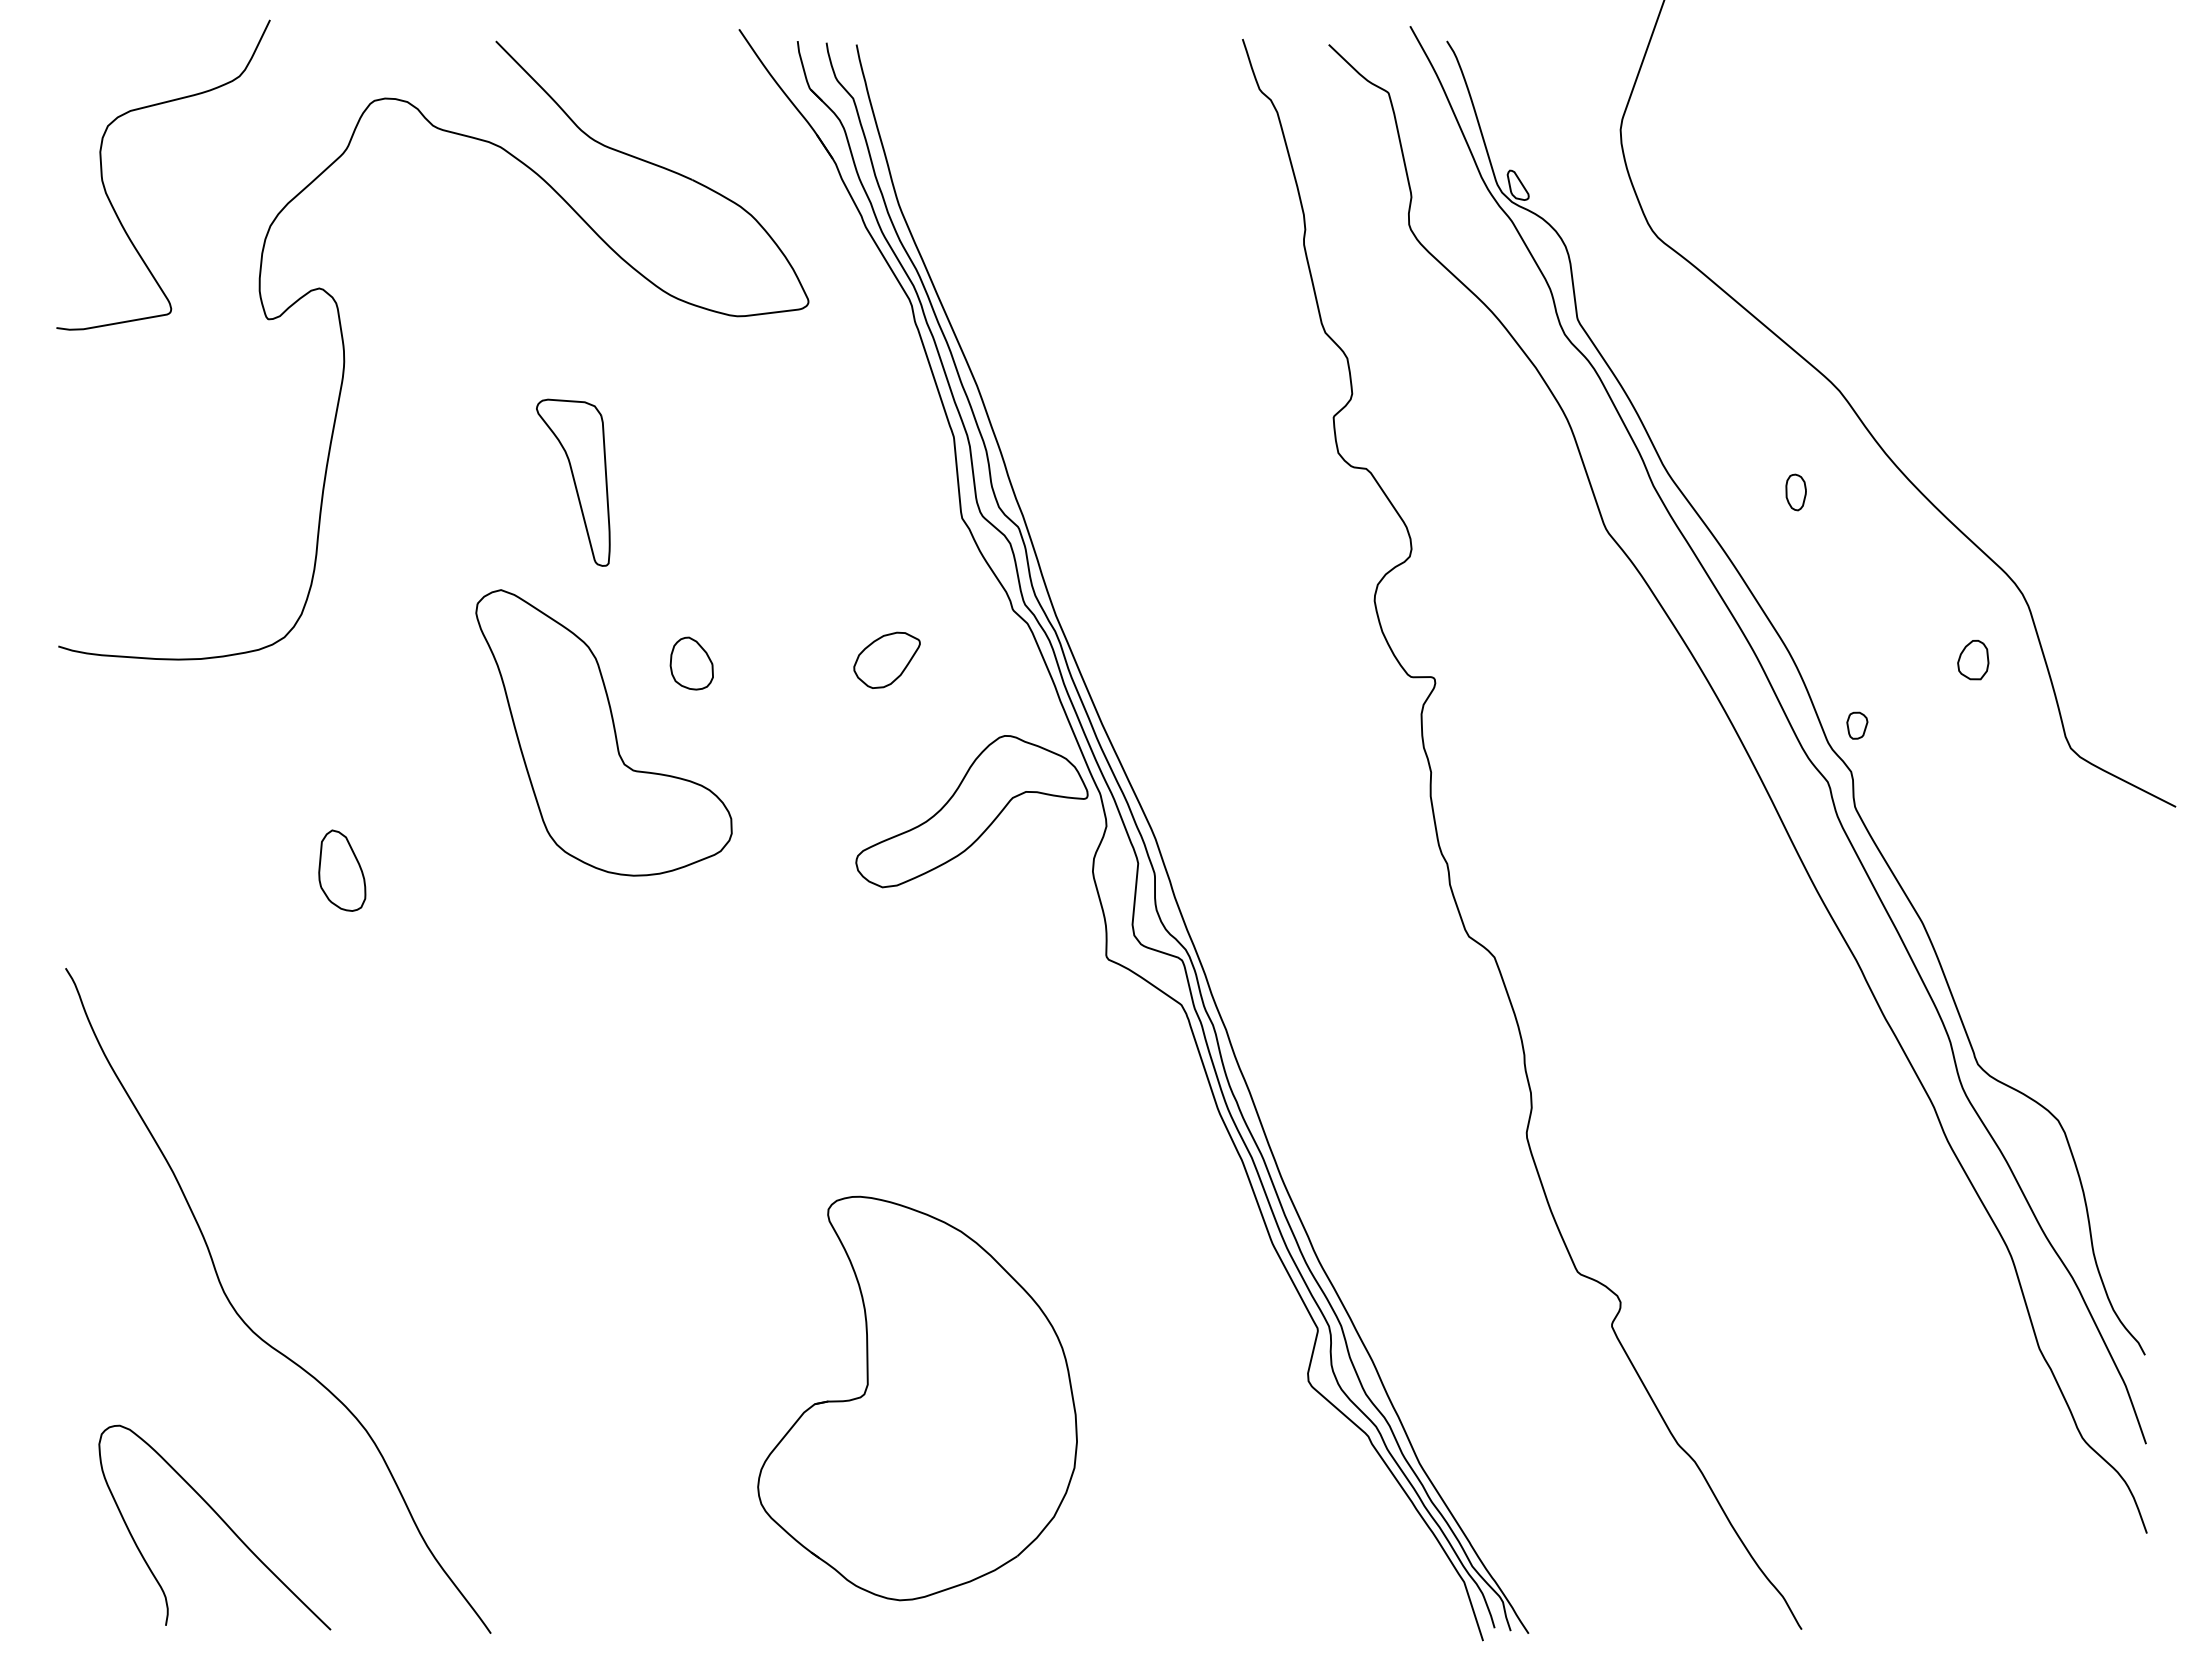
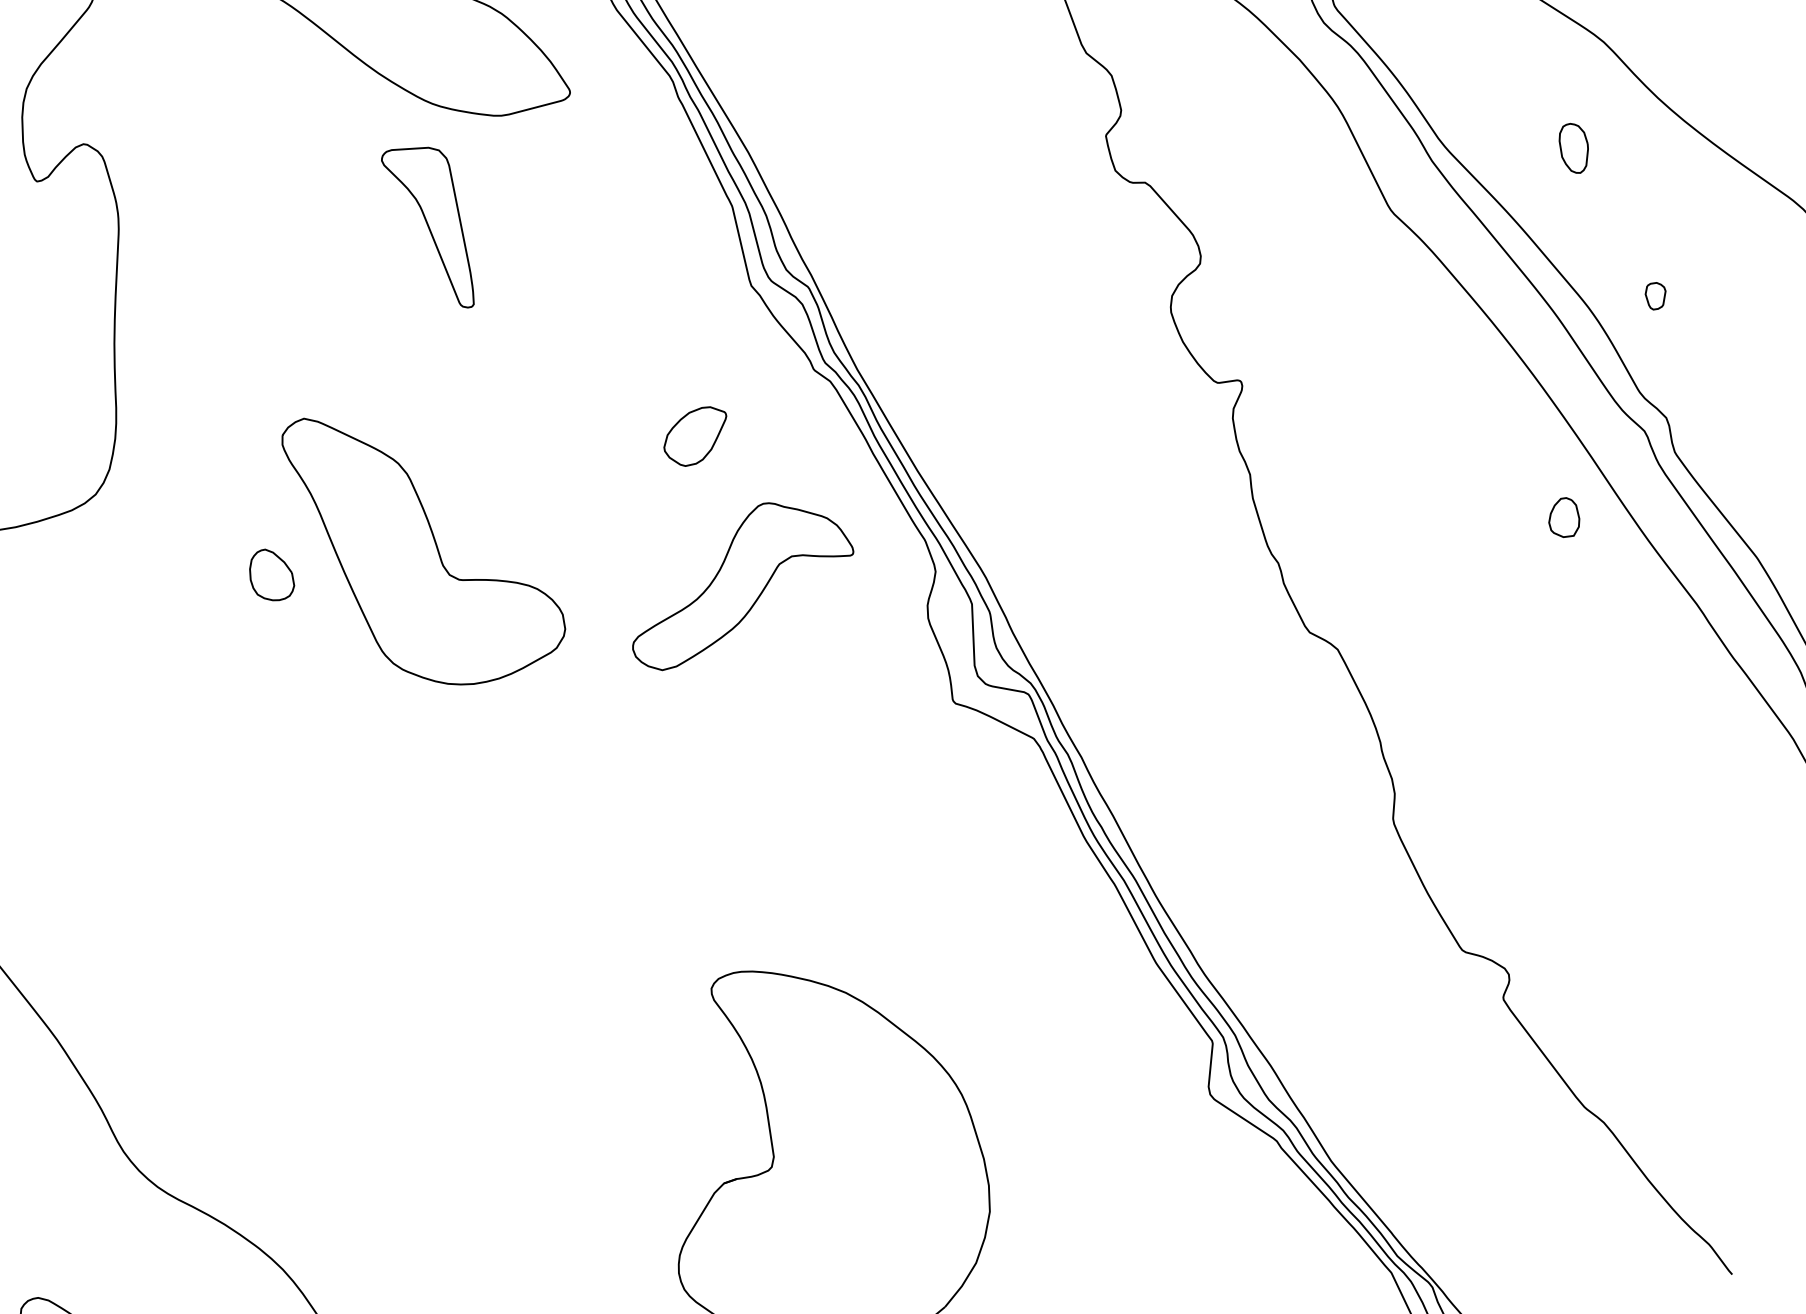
part: (573, 482) -> (428, 228), moved
part: (1795, 492) -> (1573, 148), size x1.4
part: (1973, 659) -> (1563, 517), moved
part: (691, 663) -> (271, 574), moved
part: (1857, 725) -> (1656, 295), moved
part: (971, 811) -> (740, 583), moved
part: (342, 870) -> (184, 717), removed

